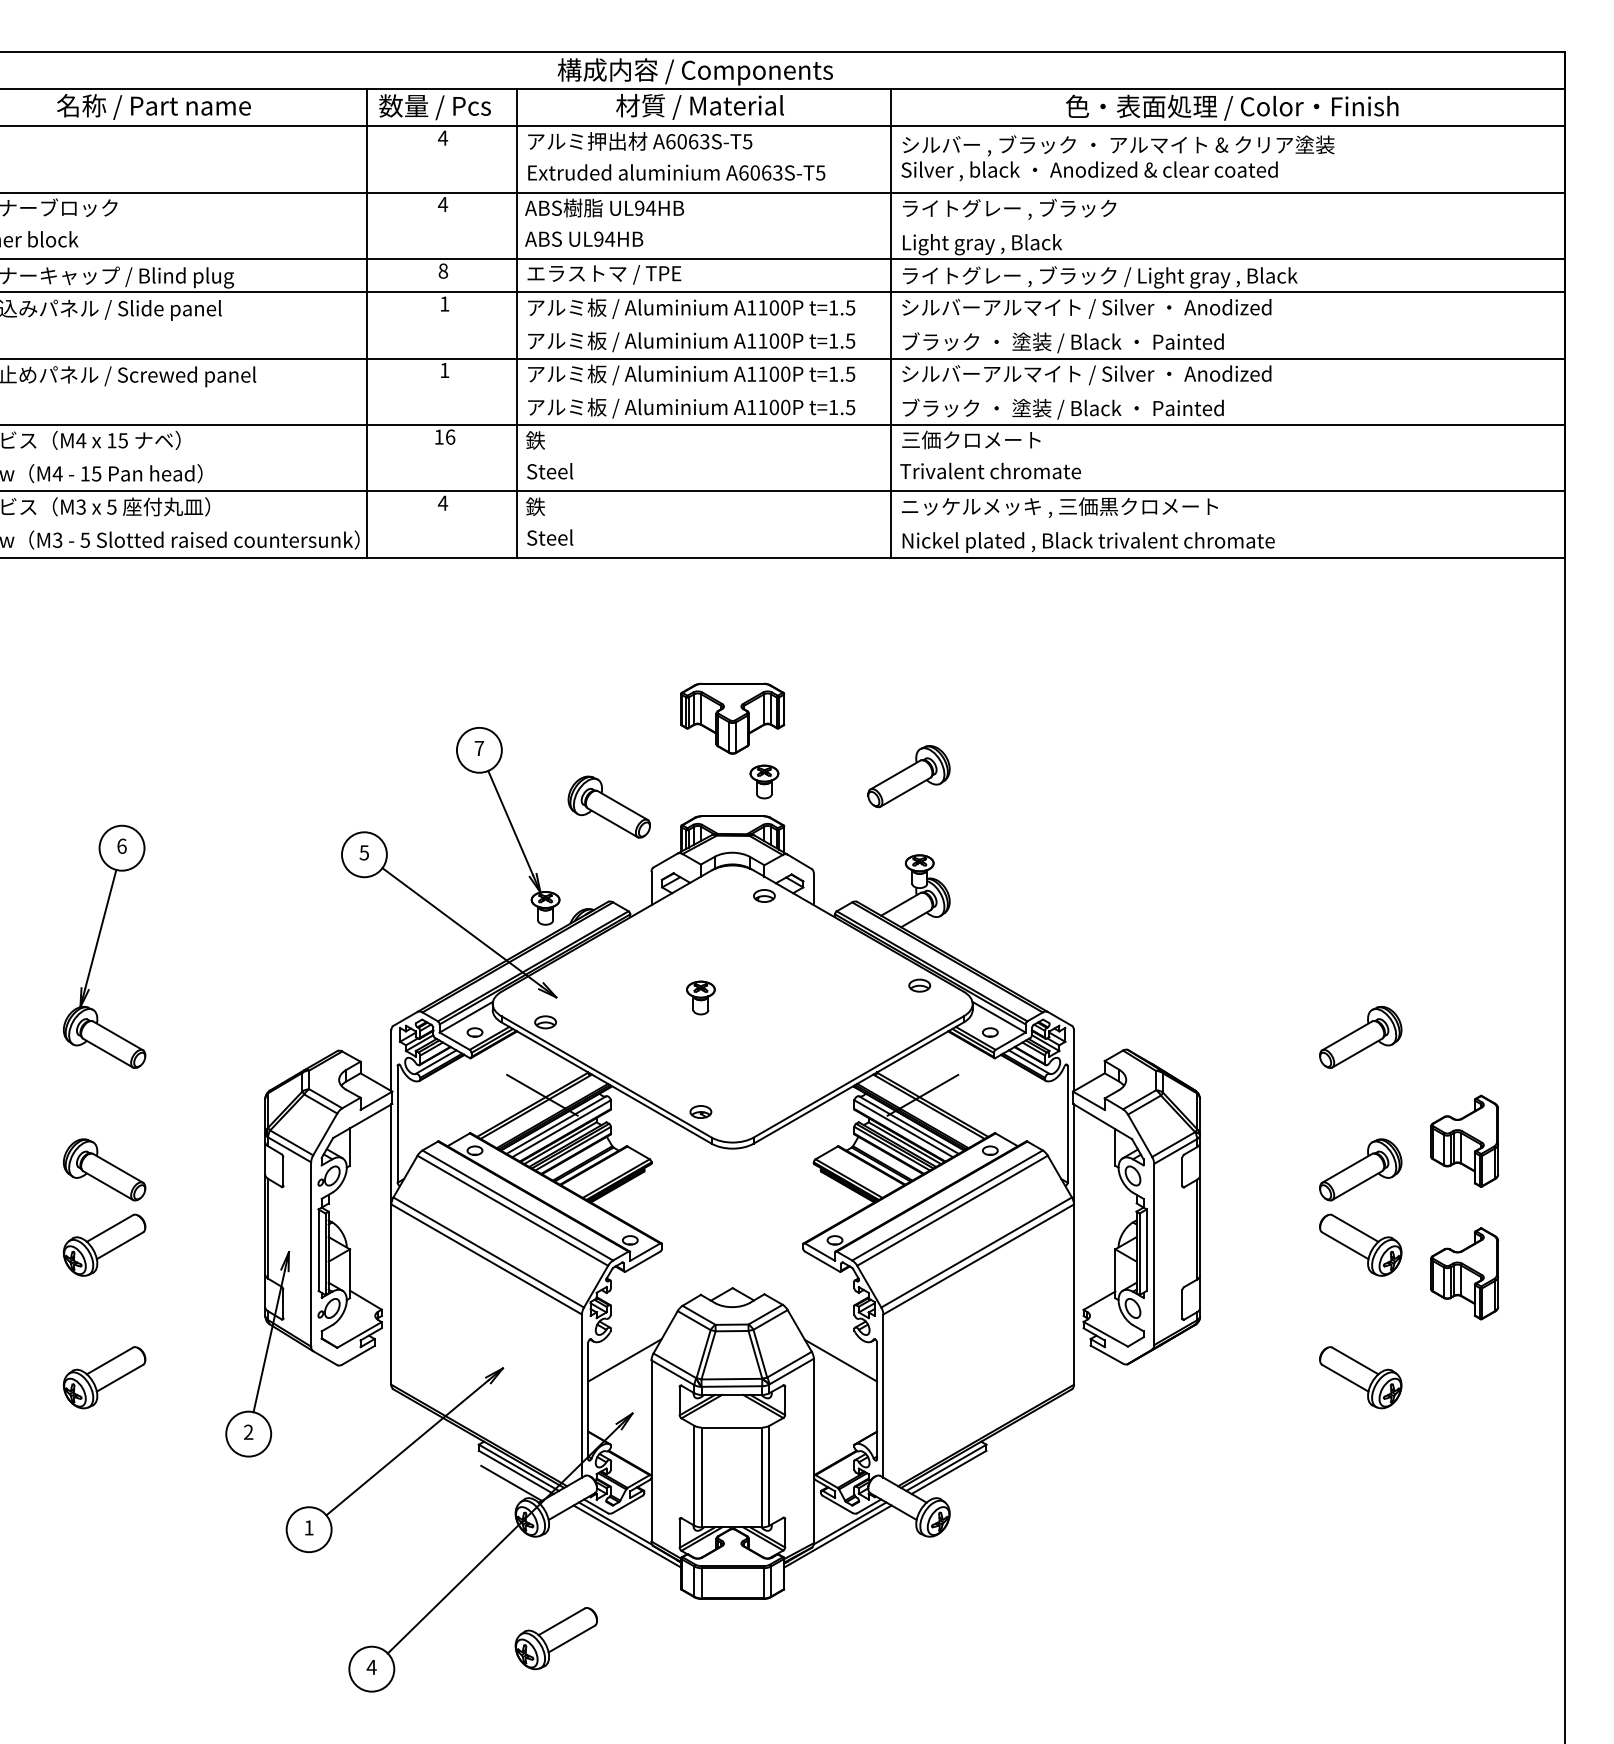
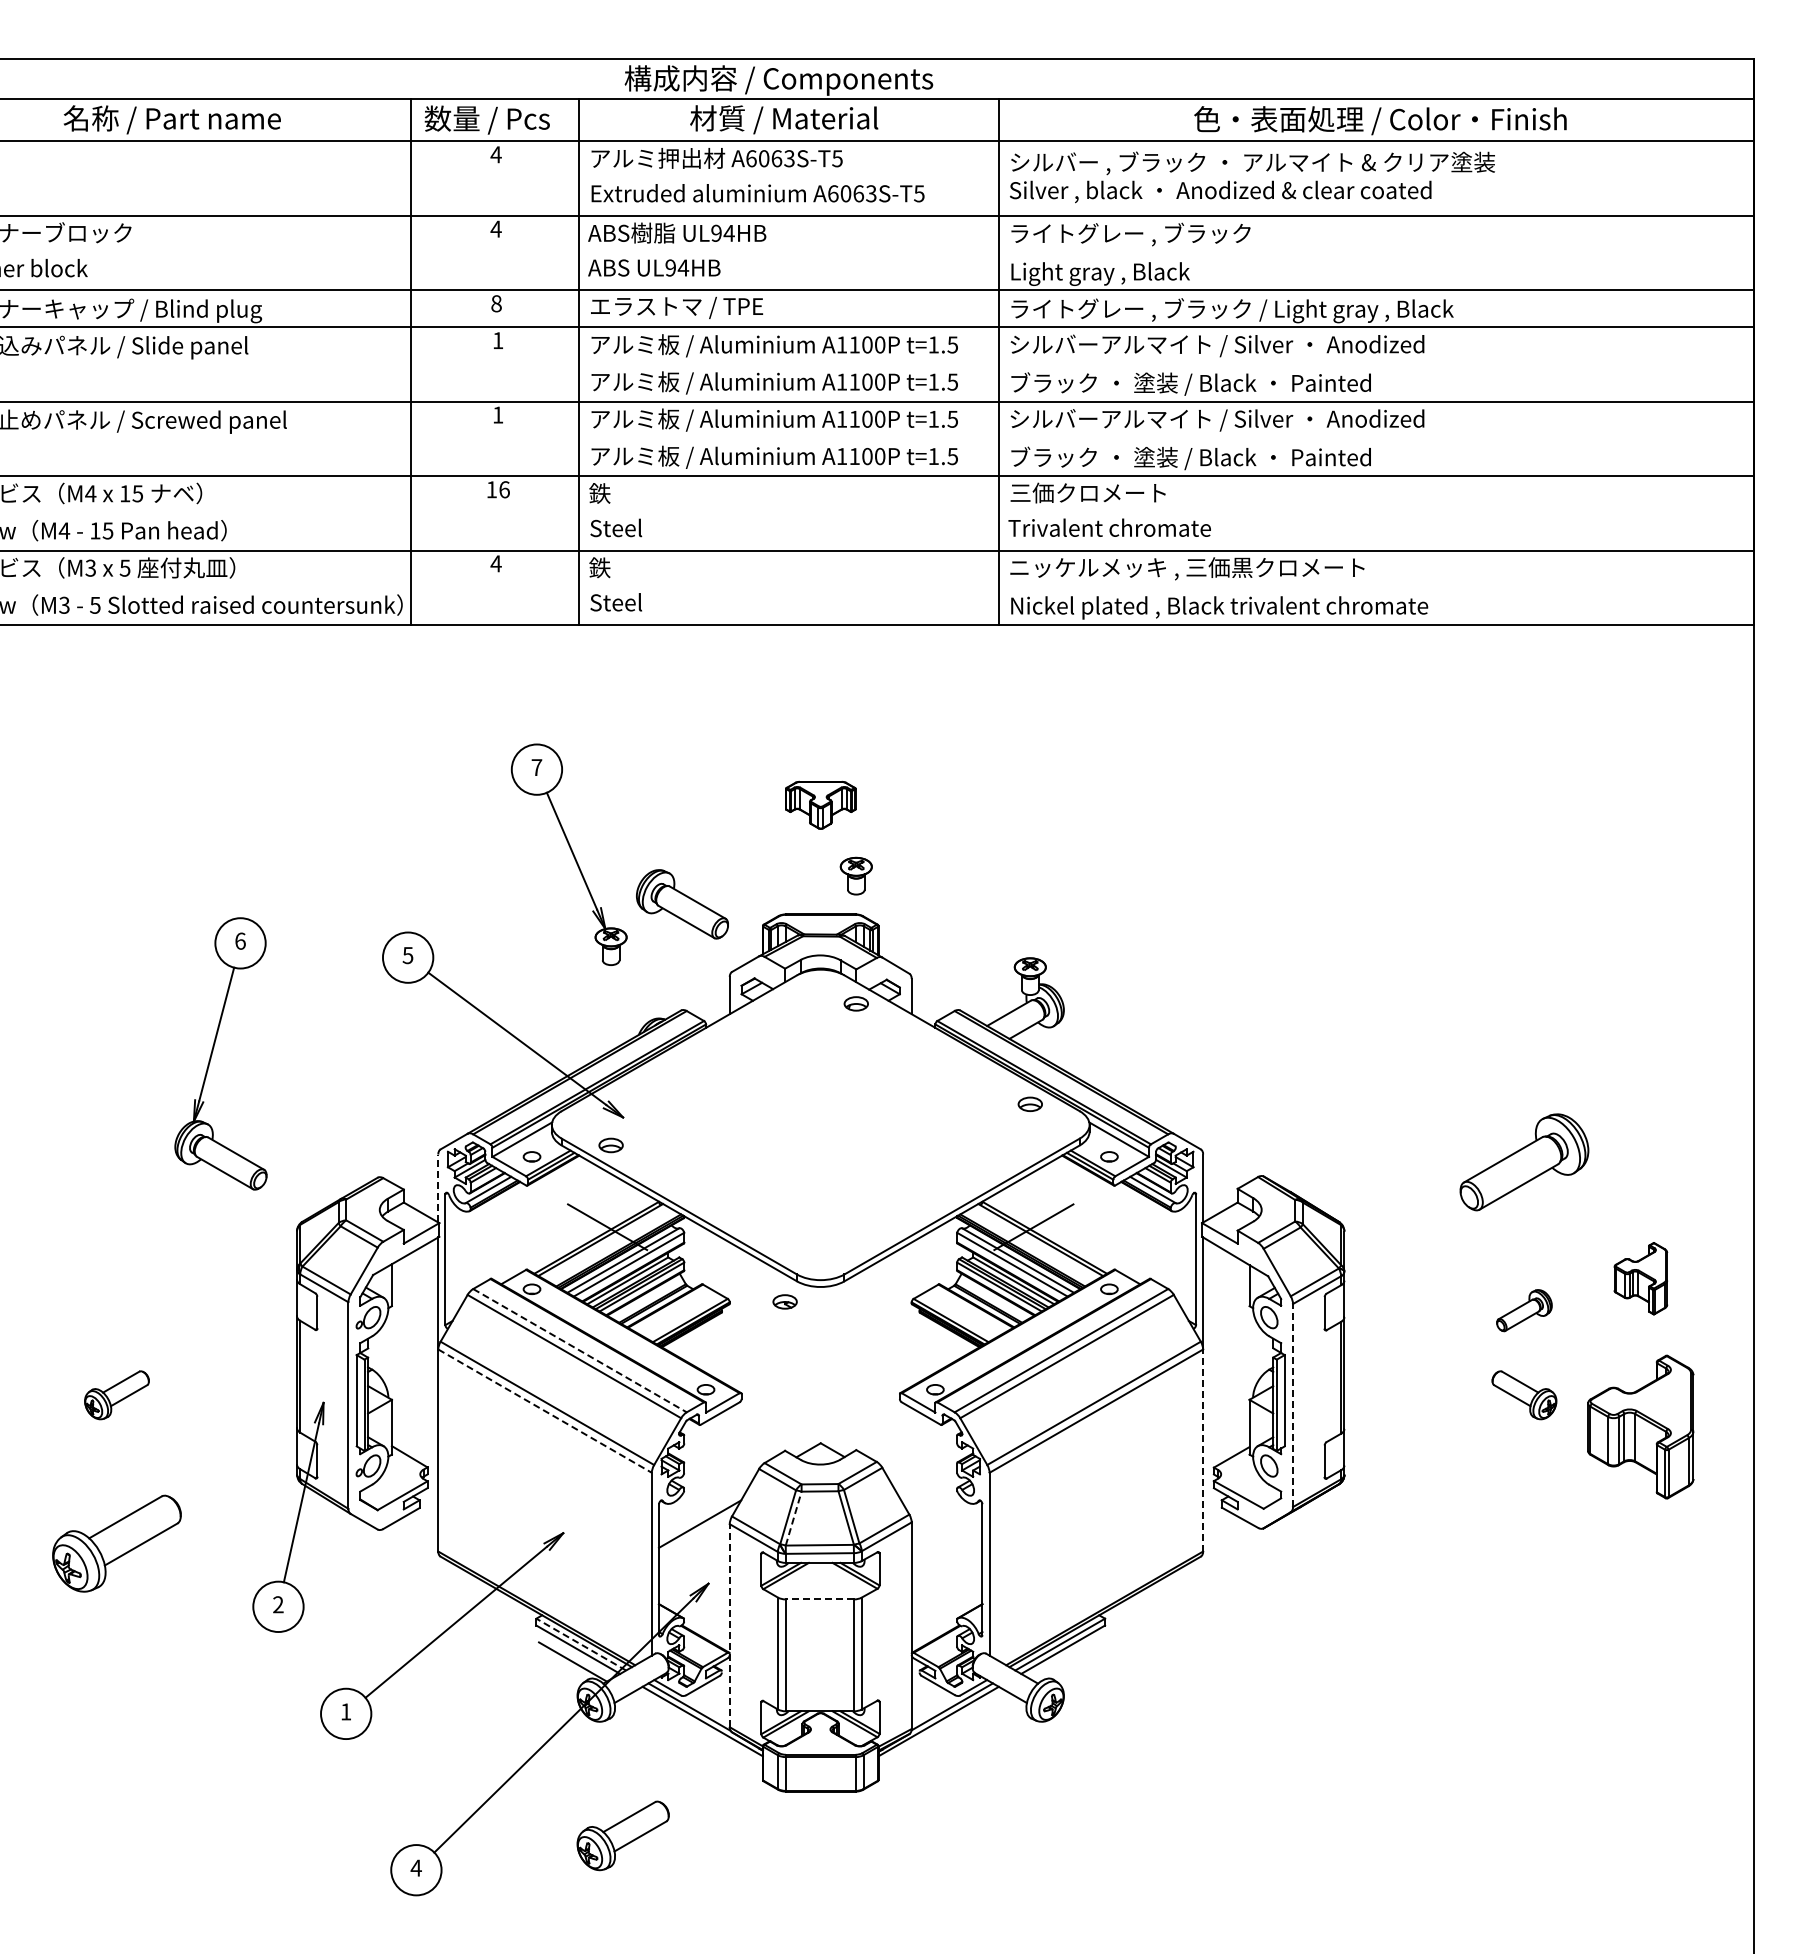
part: (732, 718) -> (820, 805), size x0.6
part: (908, 776) -> (1017, 870), removed
part: (507, 826) -> (568, 854), moved
part: (97, 944) -> (213, 1051), moved
part: (700, 998) -> (784, 1118), removed
part: (1360, 1037) -> (1524, 1162), size x1.4
line: (391, 1060) -> (438, 1188), solid -> dashed
part: (700, 1111) -> (784, 1301), moved
part: (1464, 1141) -> (1640, 1278), size x0.7
part: (104, 1169) -> (116, 1310), removed
part: (1360, 1169) -> (1524, 1310), size x0.6
line: (518, 1205) -> (580, 1350), solid -> dashed
part: (104, 1245) -> (116, 1395), size x0.7
part: (1360, 1245) -> (1524, 1395), size x0.7
line: (1154, 1254) -> (1293, 1405), solid -> dashed
line: (487, 1259) -> (545, 1411), solid -> dashed
part: (1464, 1274) -> (1640, 1427), size x1.4
line: (1074, 1294) -> (1203, 1450), solid -> dashed
line: (708, 1355) -> (793, 1518), solid -> dashed
line: (840, 1360) -> (941, 1524), removed
part: (104, 1377) -> (116, 1543), size x1.4
part: (1360, 1377) -> (1524, 1543), removed
line: (731, 1427) -> (819, 1599), solid -> dashed
line: (651, 1450) -> (729, 1625), solid -> dashed
line: (519, 1467) -> (581, 1644), solid -> dashed

